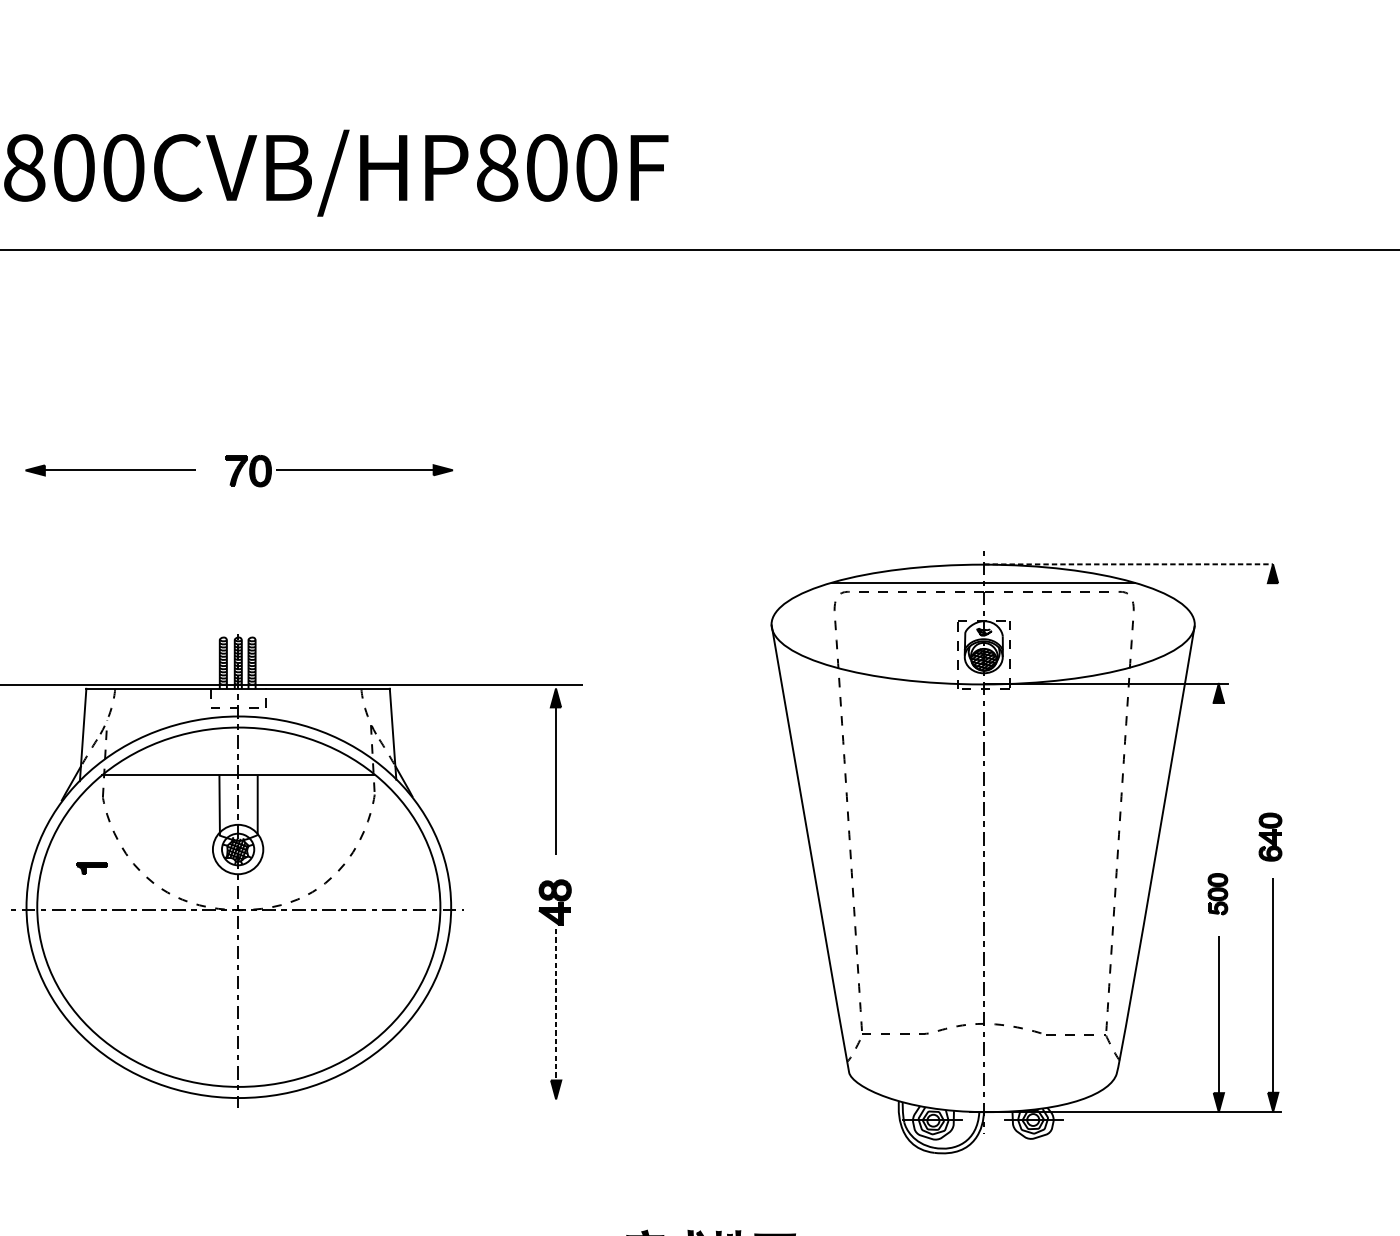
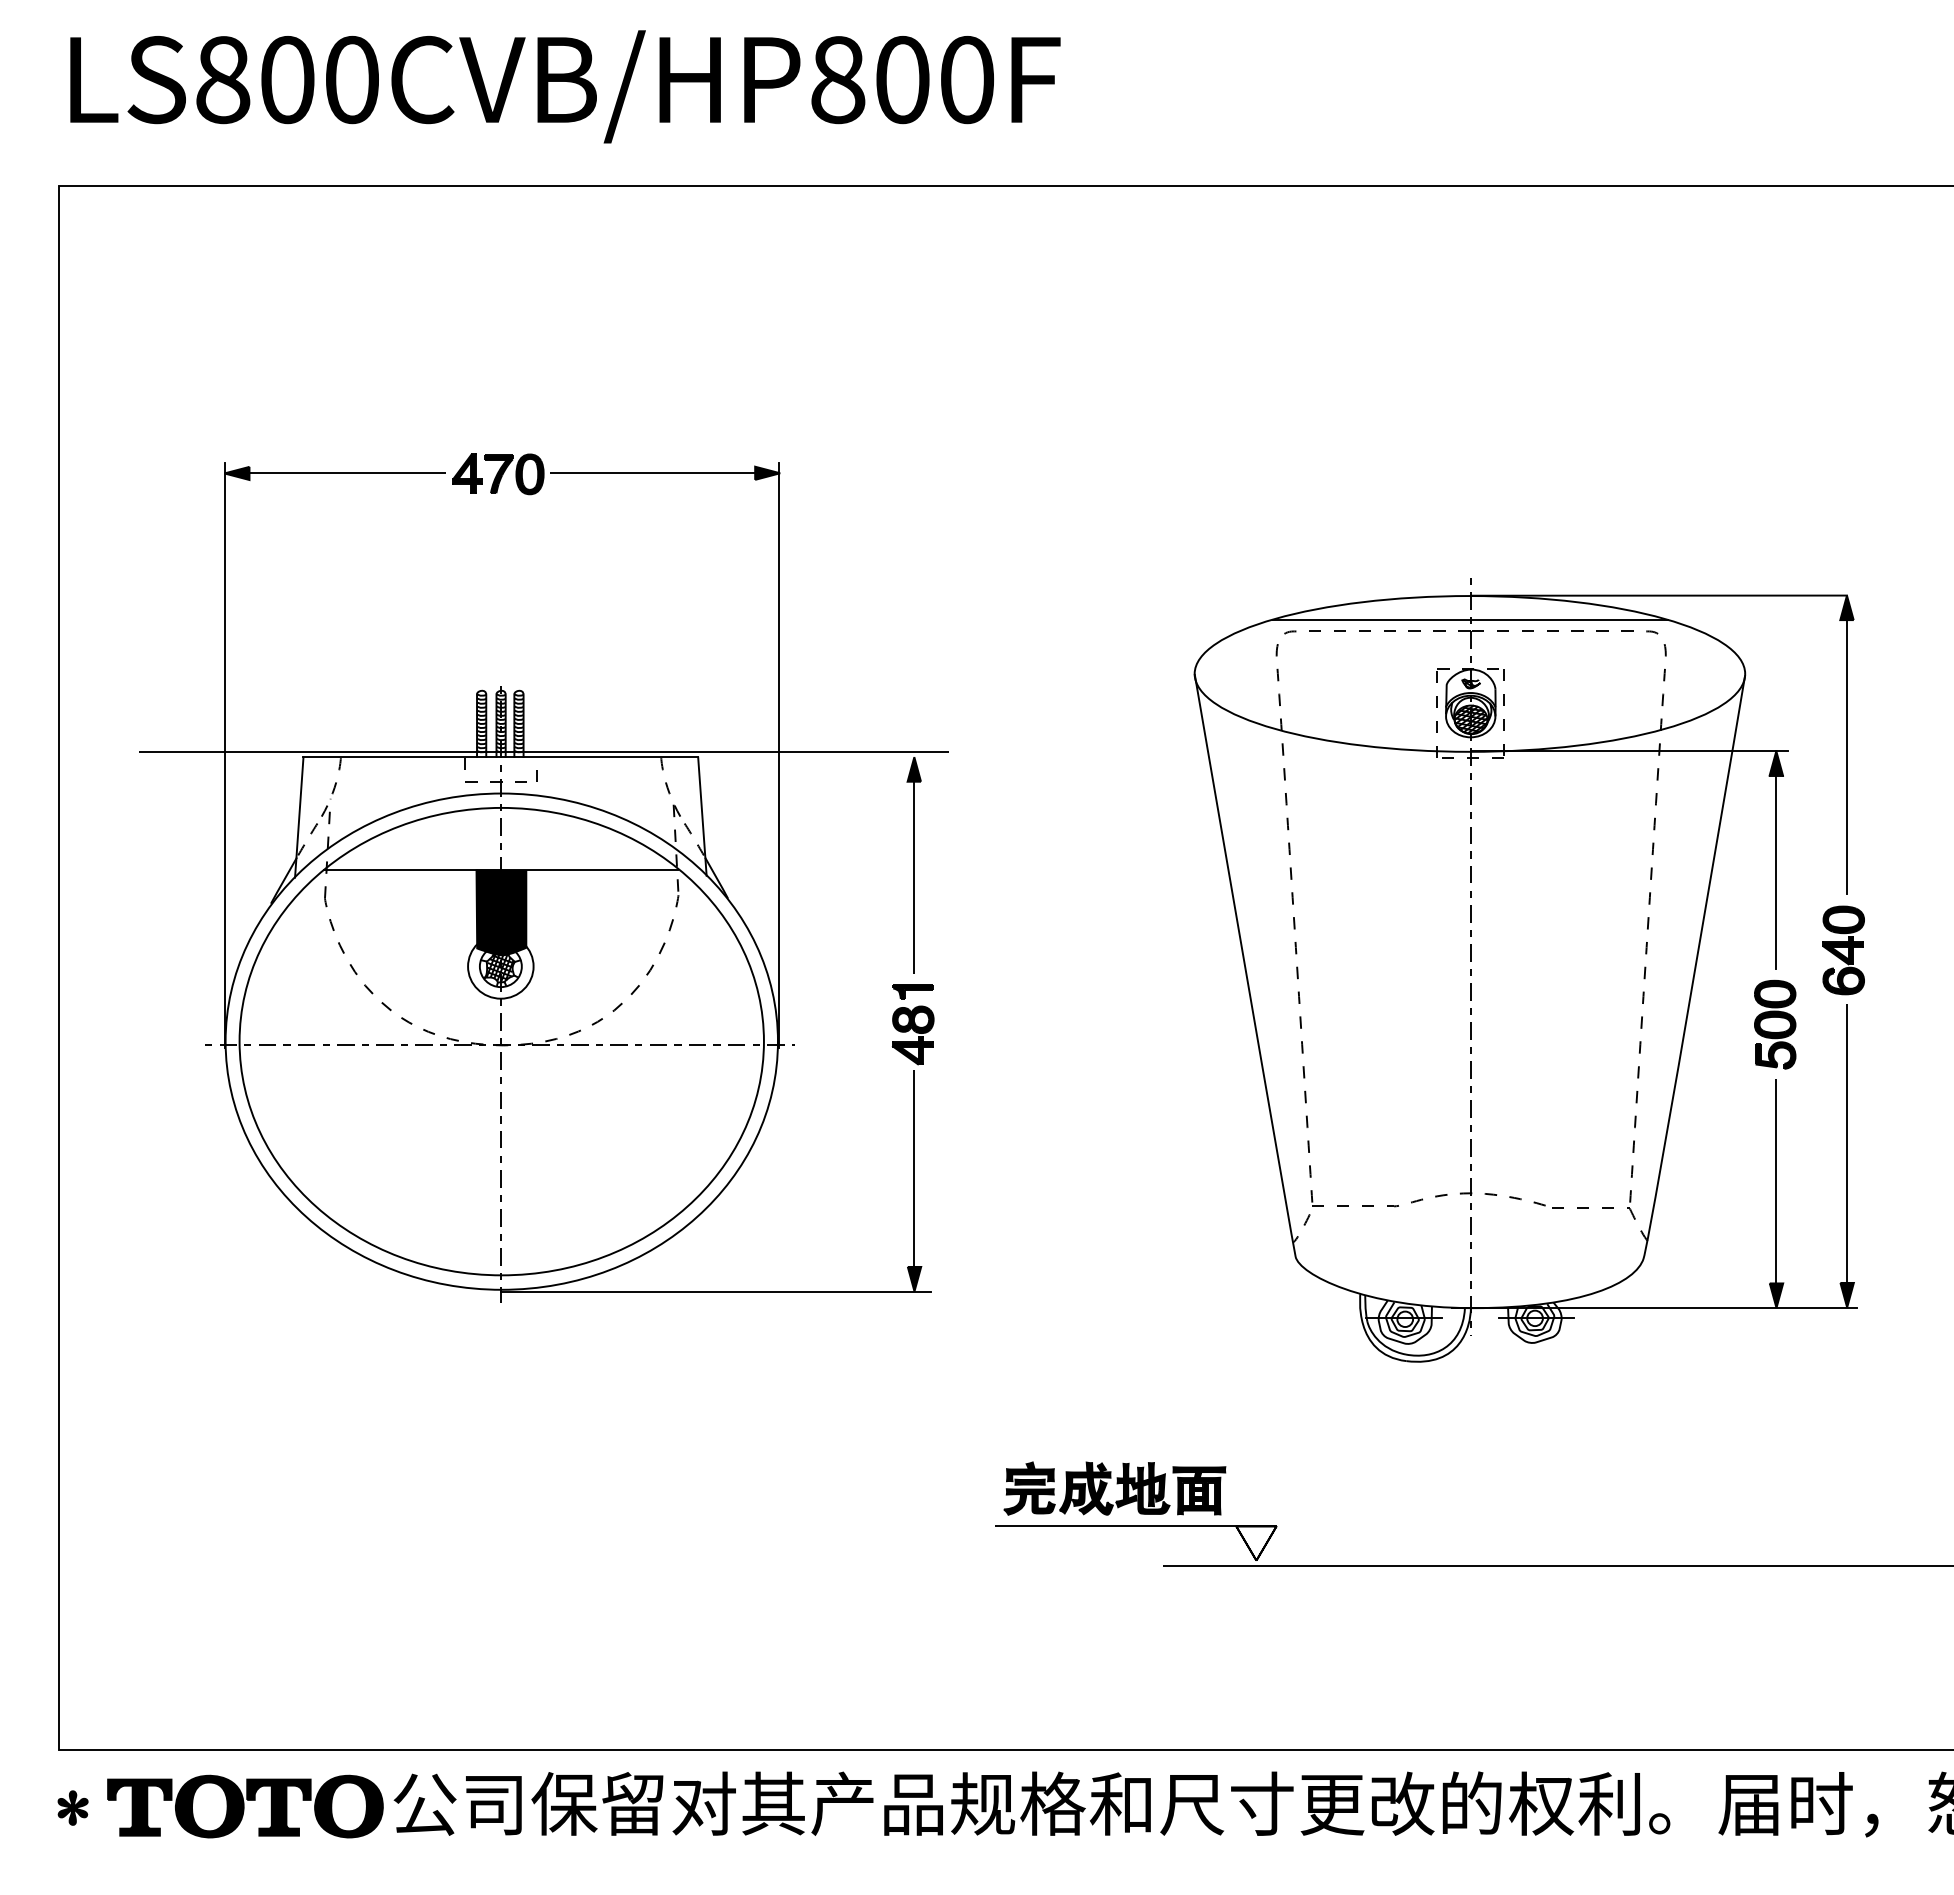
part: (212, 470) -> (467, 473), added
line: (1128, 564) -> (1659, 595), dashed -> solid
line: (1273, 686) -> (1847, 754), added
line: (25, 687) -> (224, 755), added
line: (451, 687) -> (778, 755), added
line: (1218, 774) -> (1776, 868), added
fill: (238, 807) -> (501, 912), added
part: (1270, 837) -> (1843, 950), size x1.43
part: (91, 868) -> (912, 991), moved
part: (1218, 894) -> (1775, 1024), size x1.67
line: (556, 1008) -> (914, 1173), dashed -> solid
line: (403, 1099) -> (716, 1291), added

